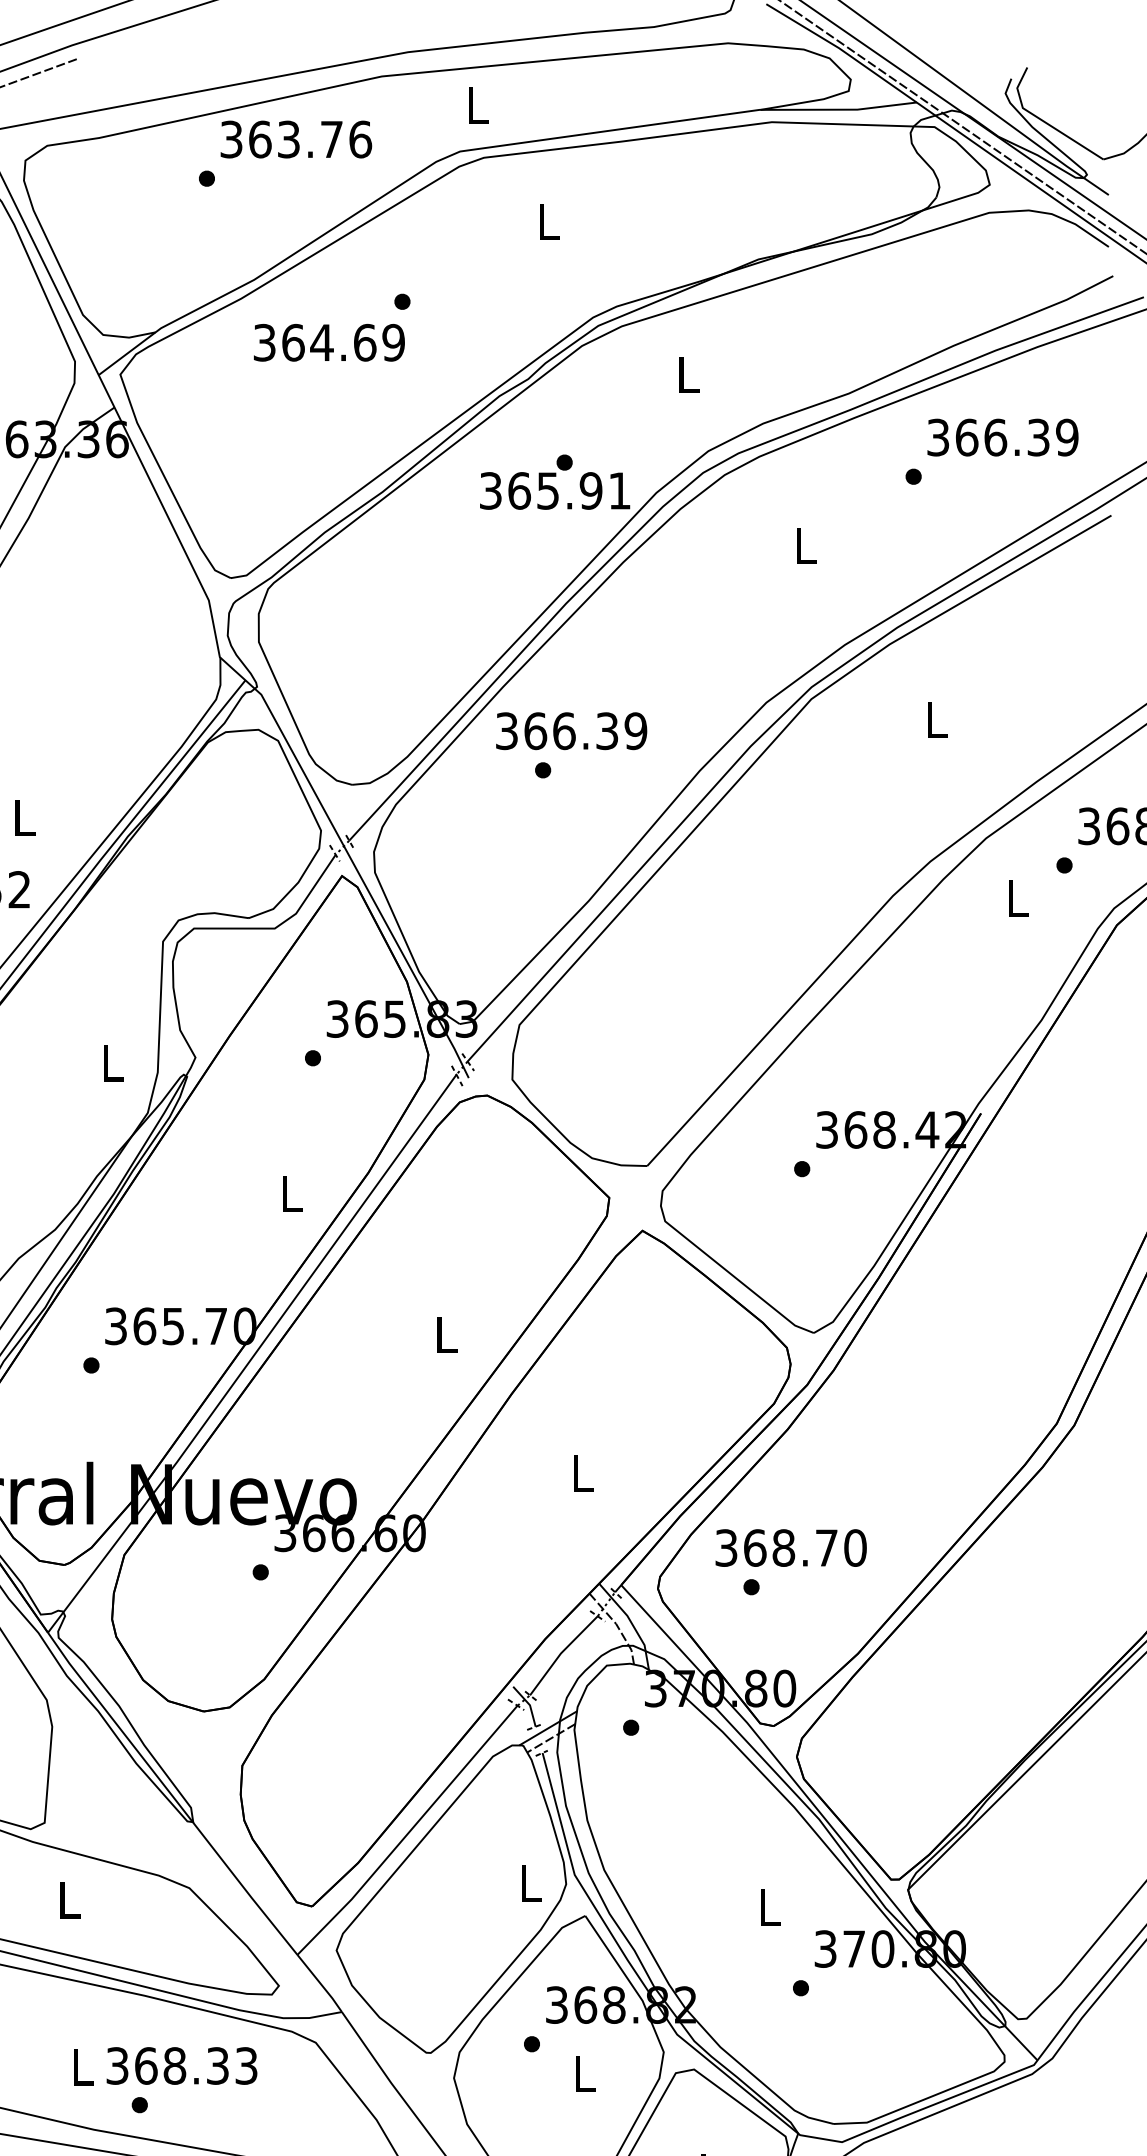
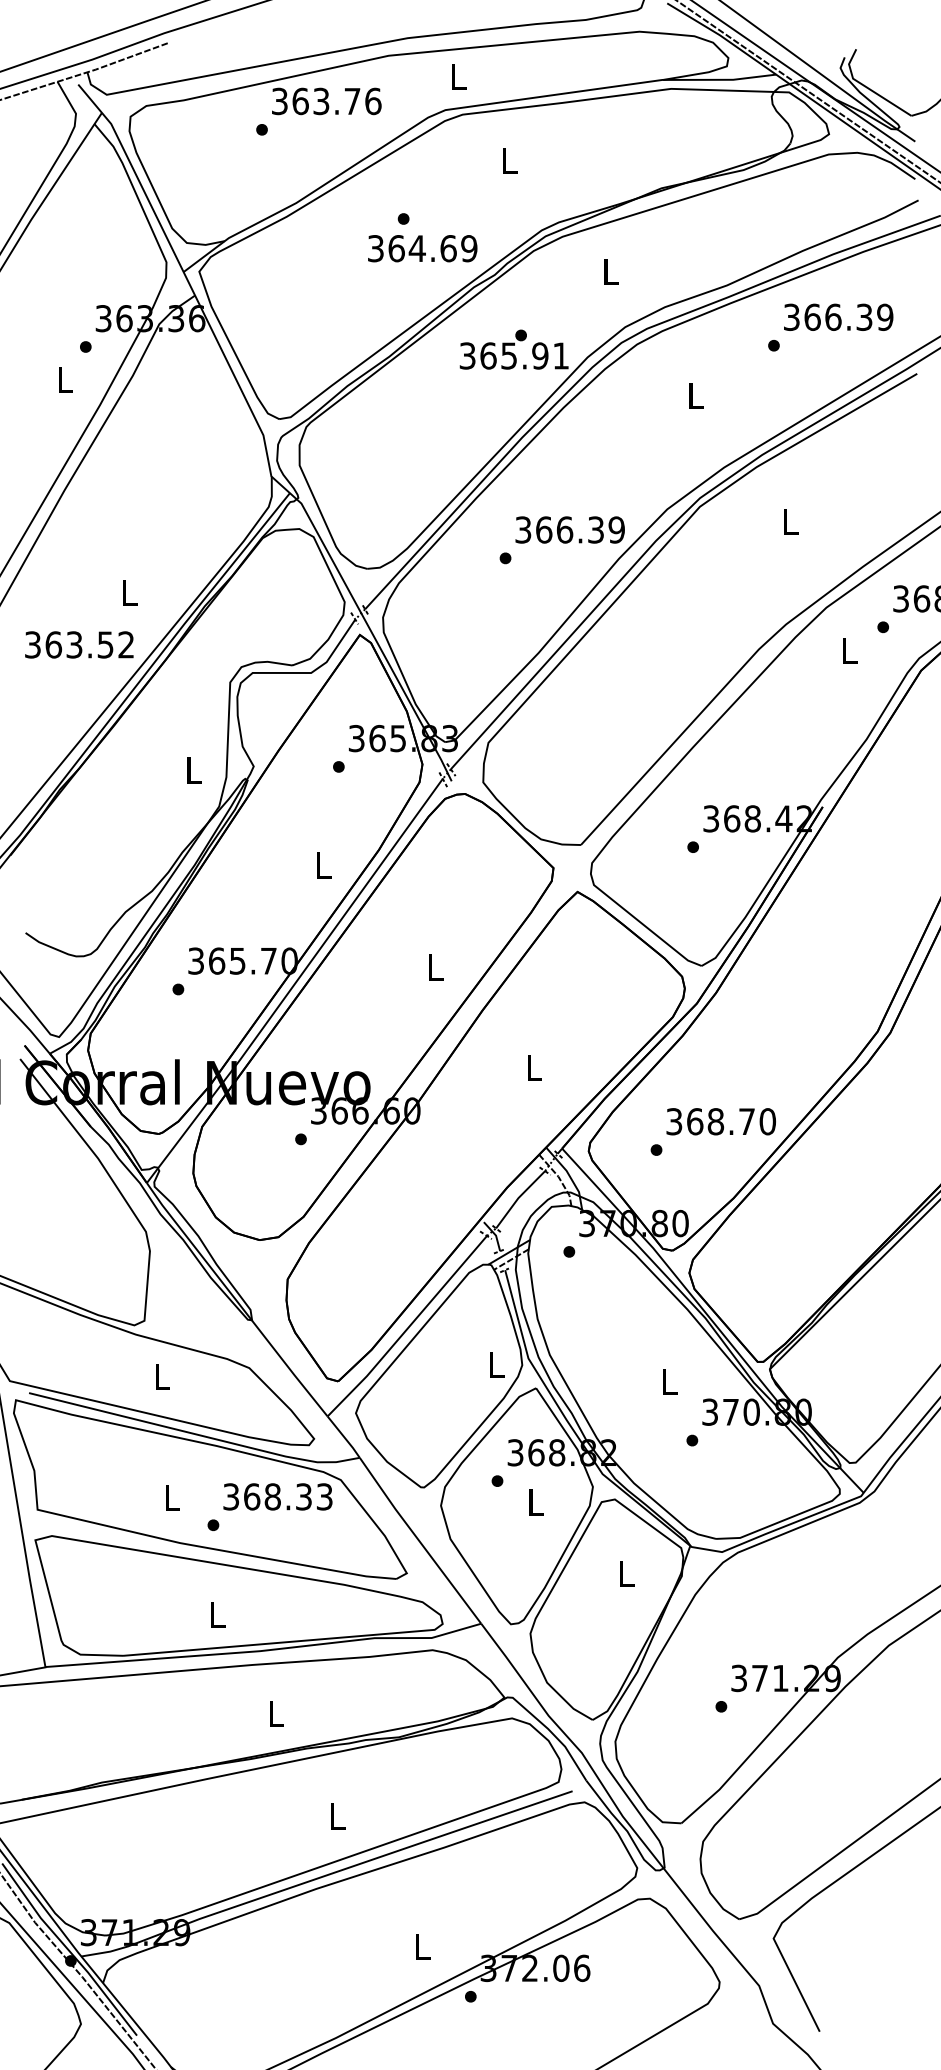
text: (329, 342) -> (422, 248), moved
text: (570, 730) -> (569, 529), moved
text: (790, 1547) -> (720, 1121), moved
text: (181, 2065) -> (277, 1496), moved

